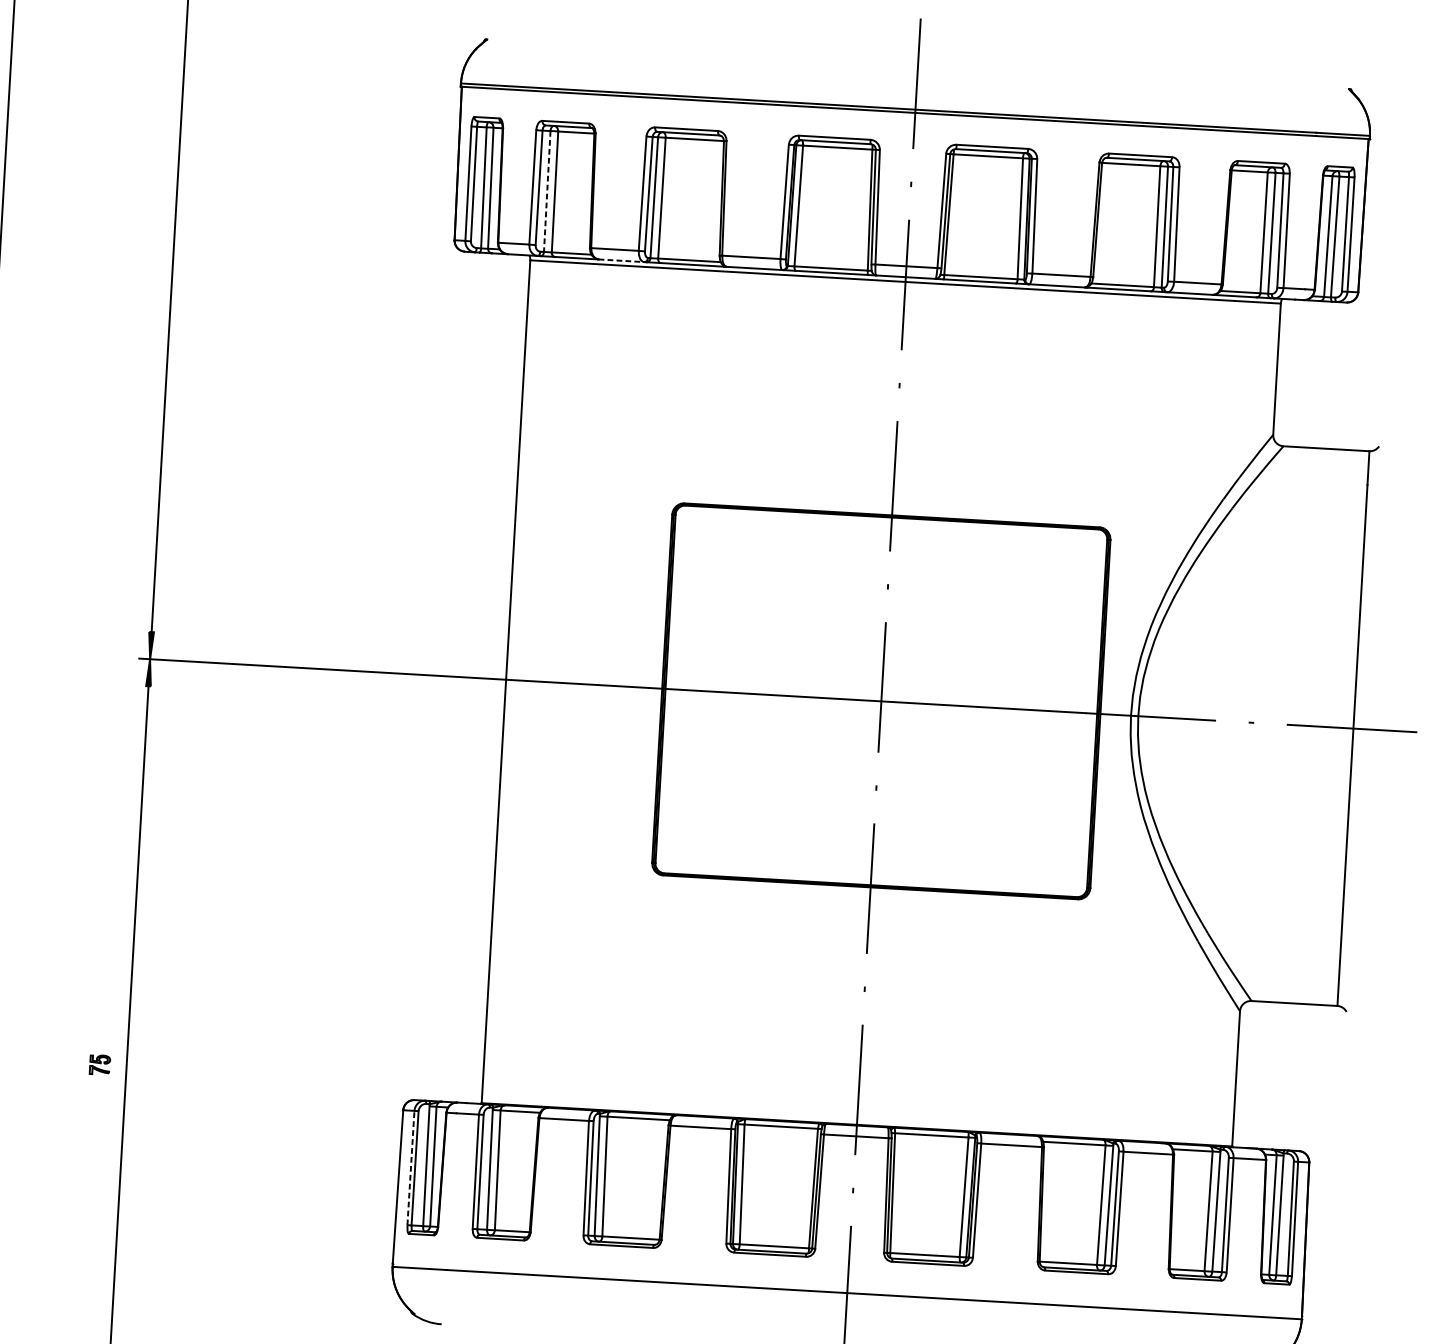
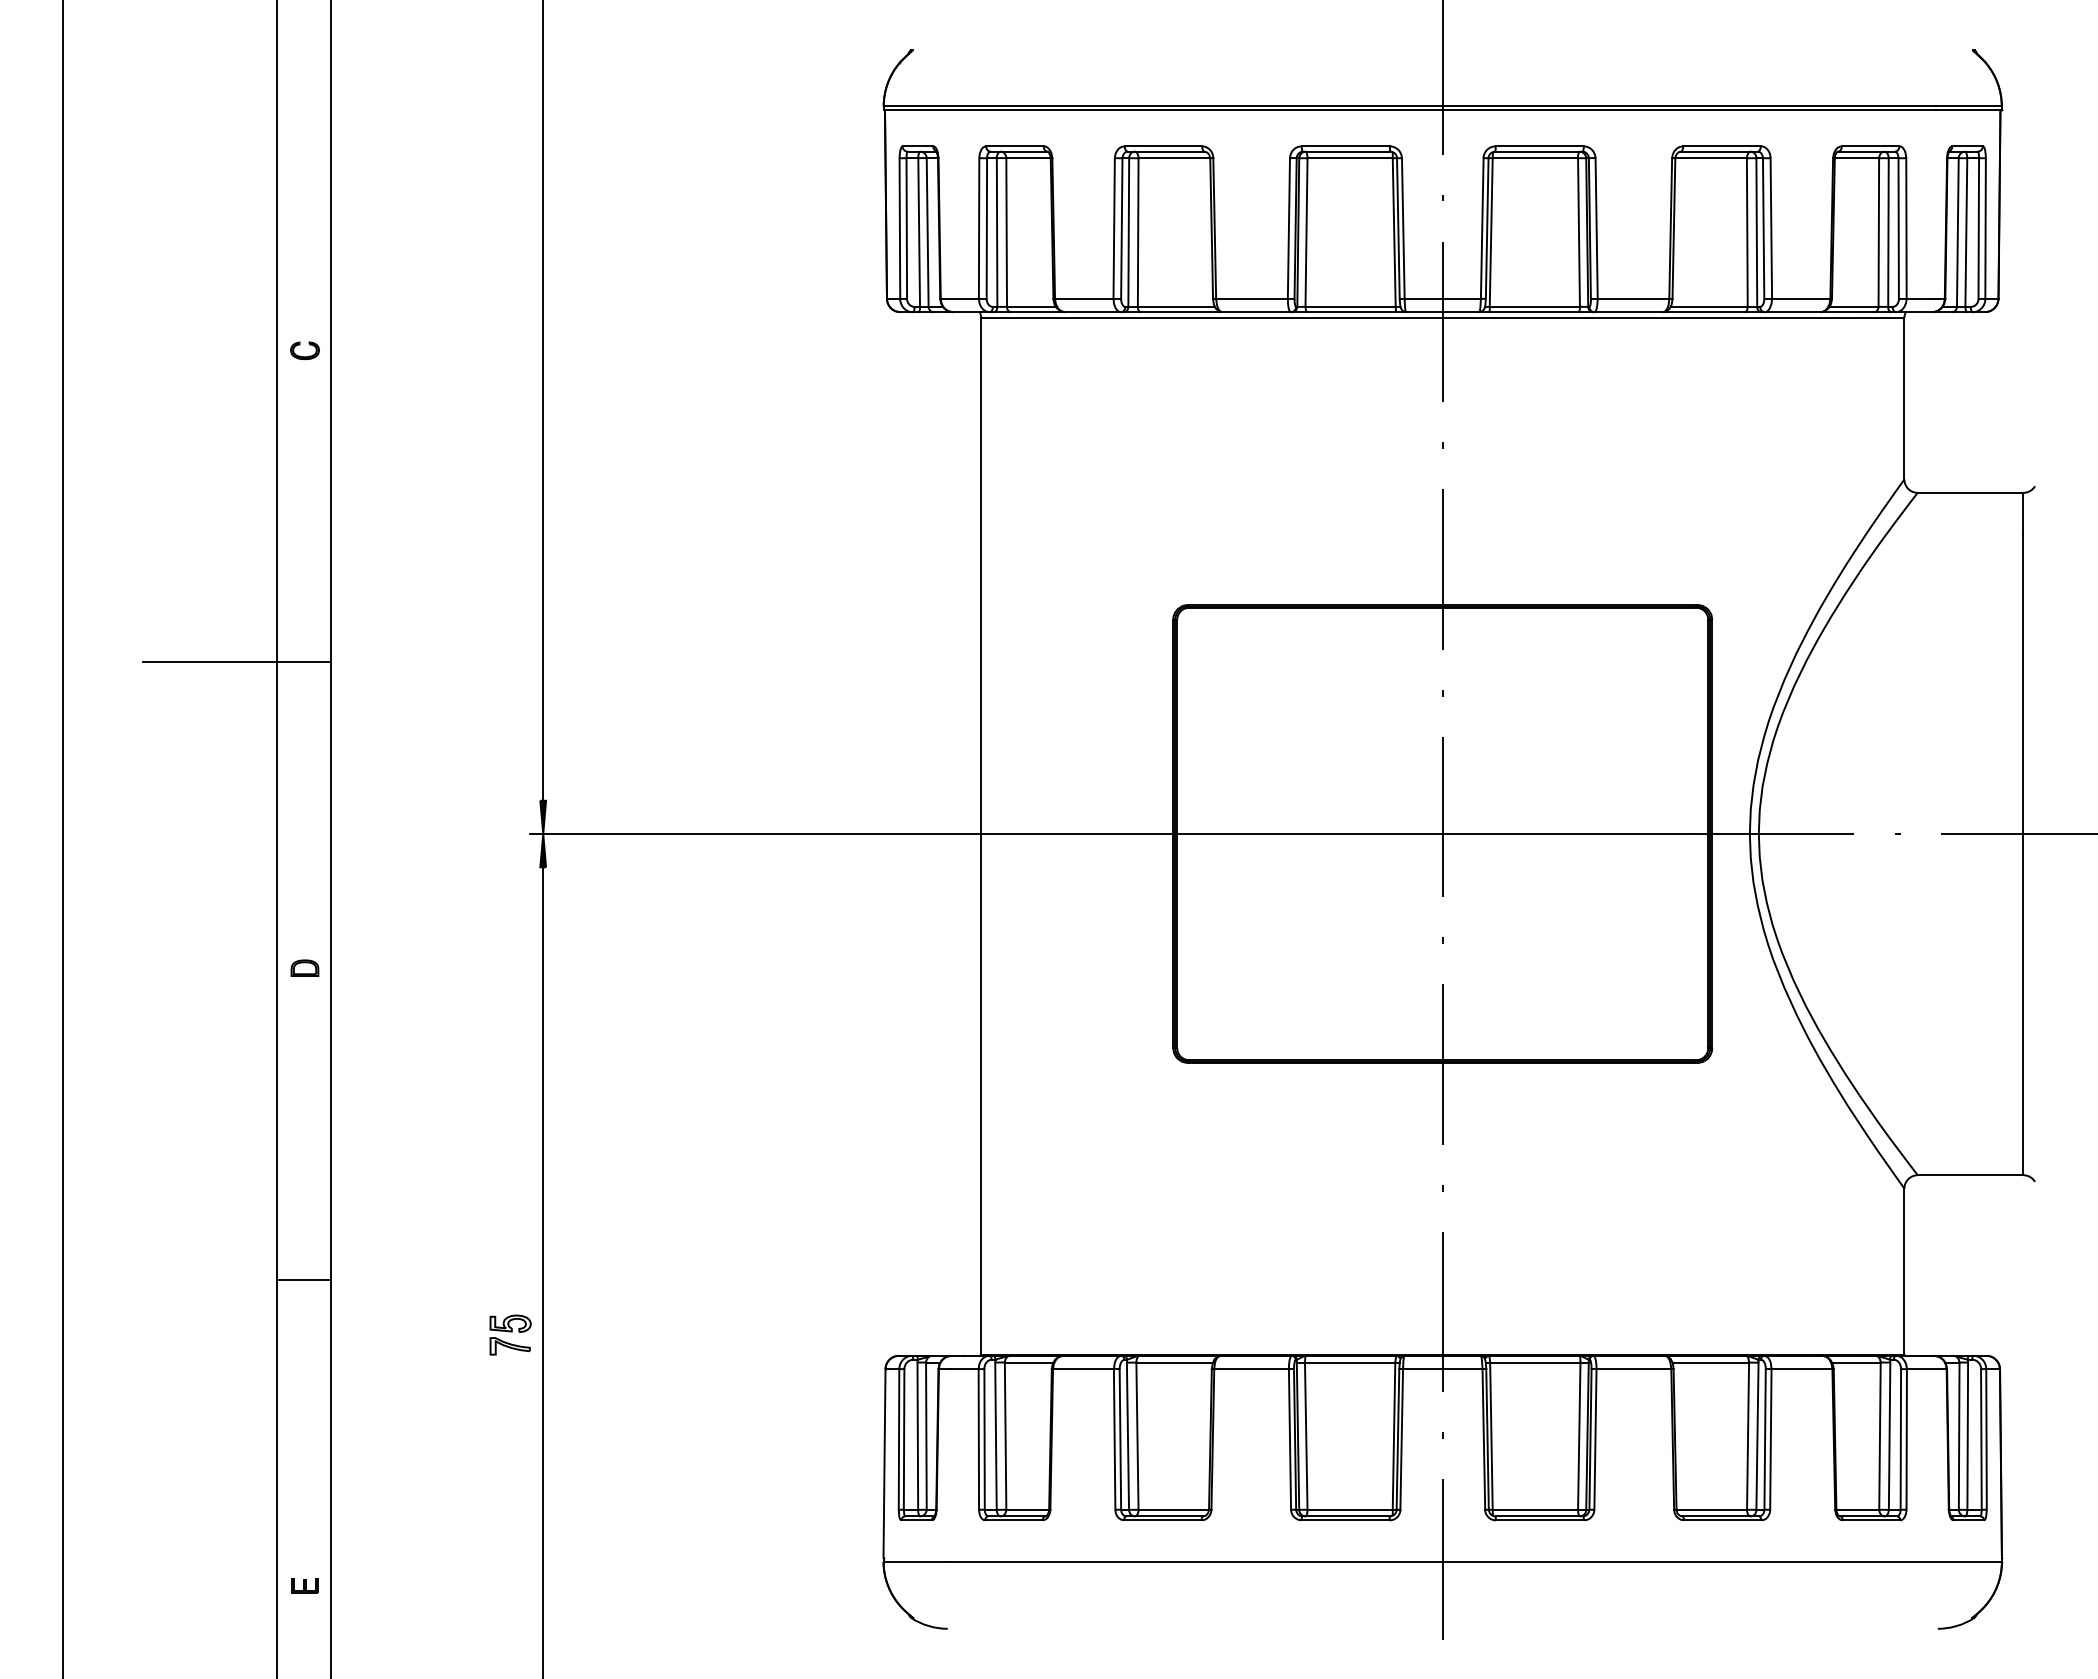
line: (547, 192) -> (997, 233), dashed -> solid
line: (621, 260) -> (1092, 312), dashed -> solid
part: (100, 1064) -> (510, 1334), size x1.67
line: (411, 1167) -> (899, 1438), dashed -> solid

